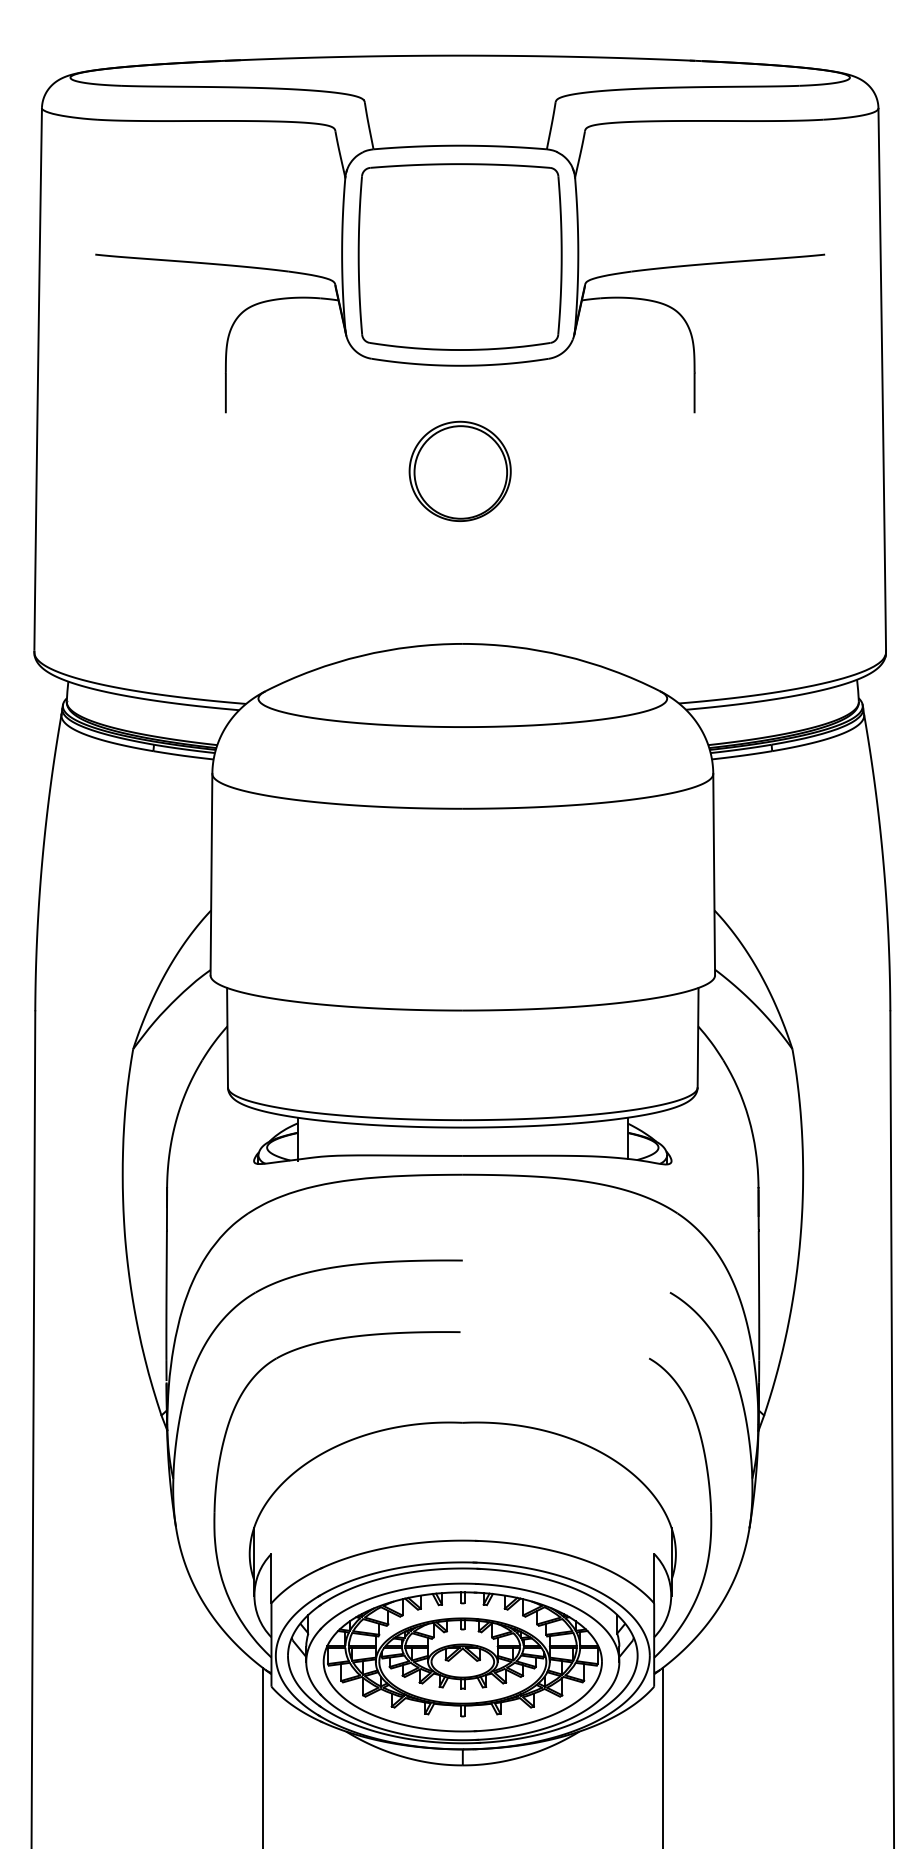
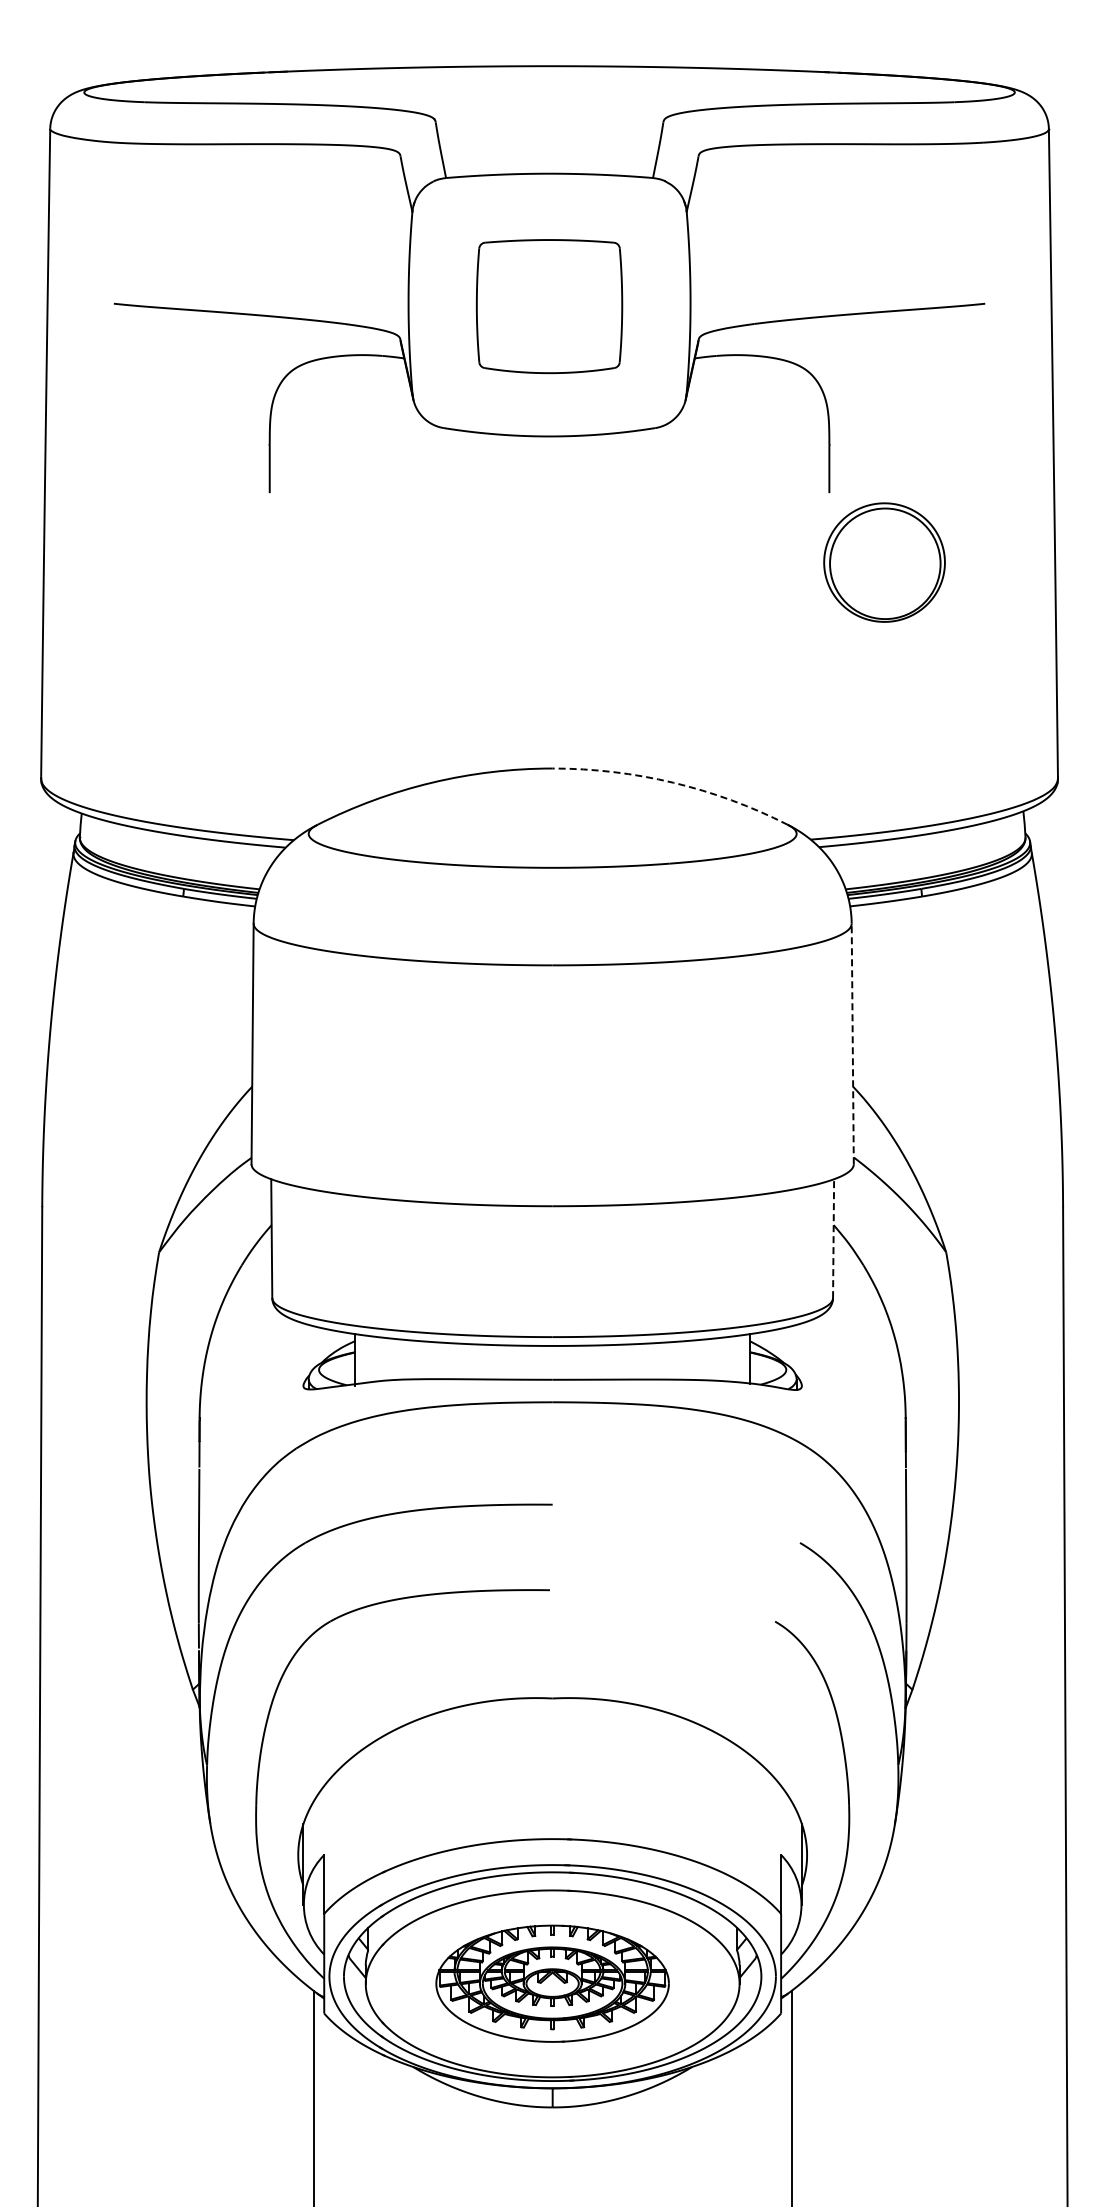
part: (460, 256) -> (549, 306), size x0.6
part: (460, 471) -> (884, 562), moved
arc: (564, 655) -> (673, 782), solid -> dashed
line: (713, 874) -> (852, 1043), solid -> dashed
line: (698, 1037) -> (833, 1238), solid -> dashed
part: (462, 1661) -> (552, 1983), size x0.7

